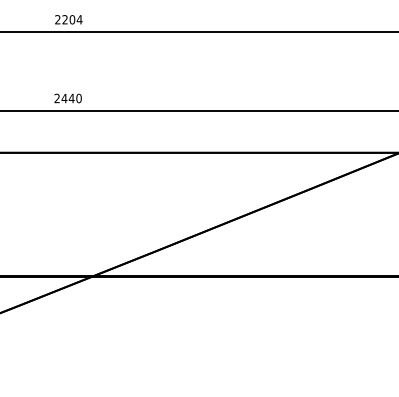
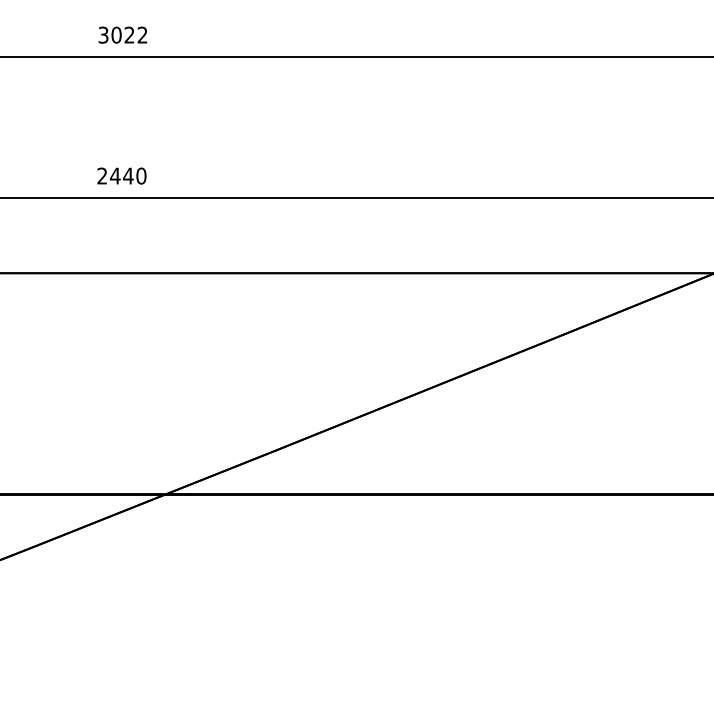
text: (68, 19) -> (122, 34), 2204 -> 3022

